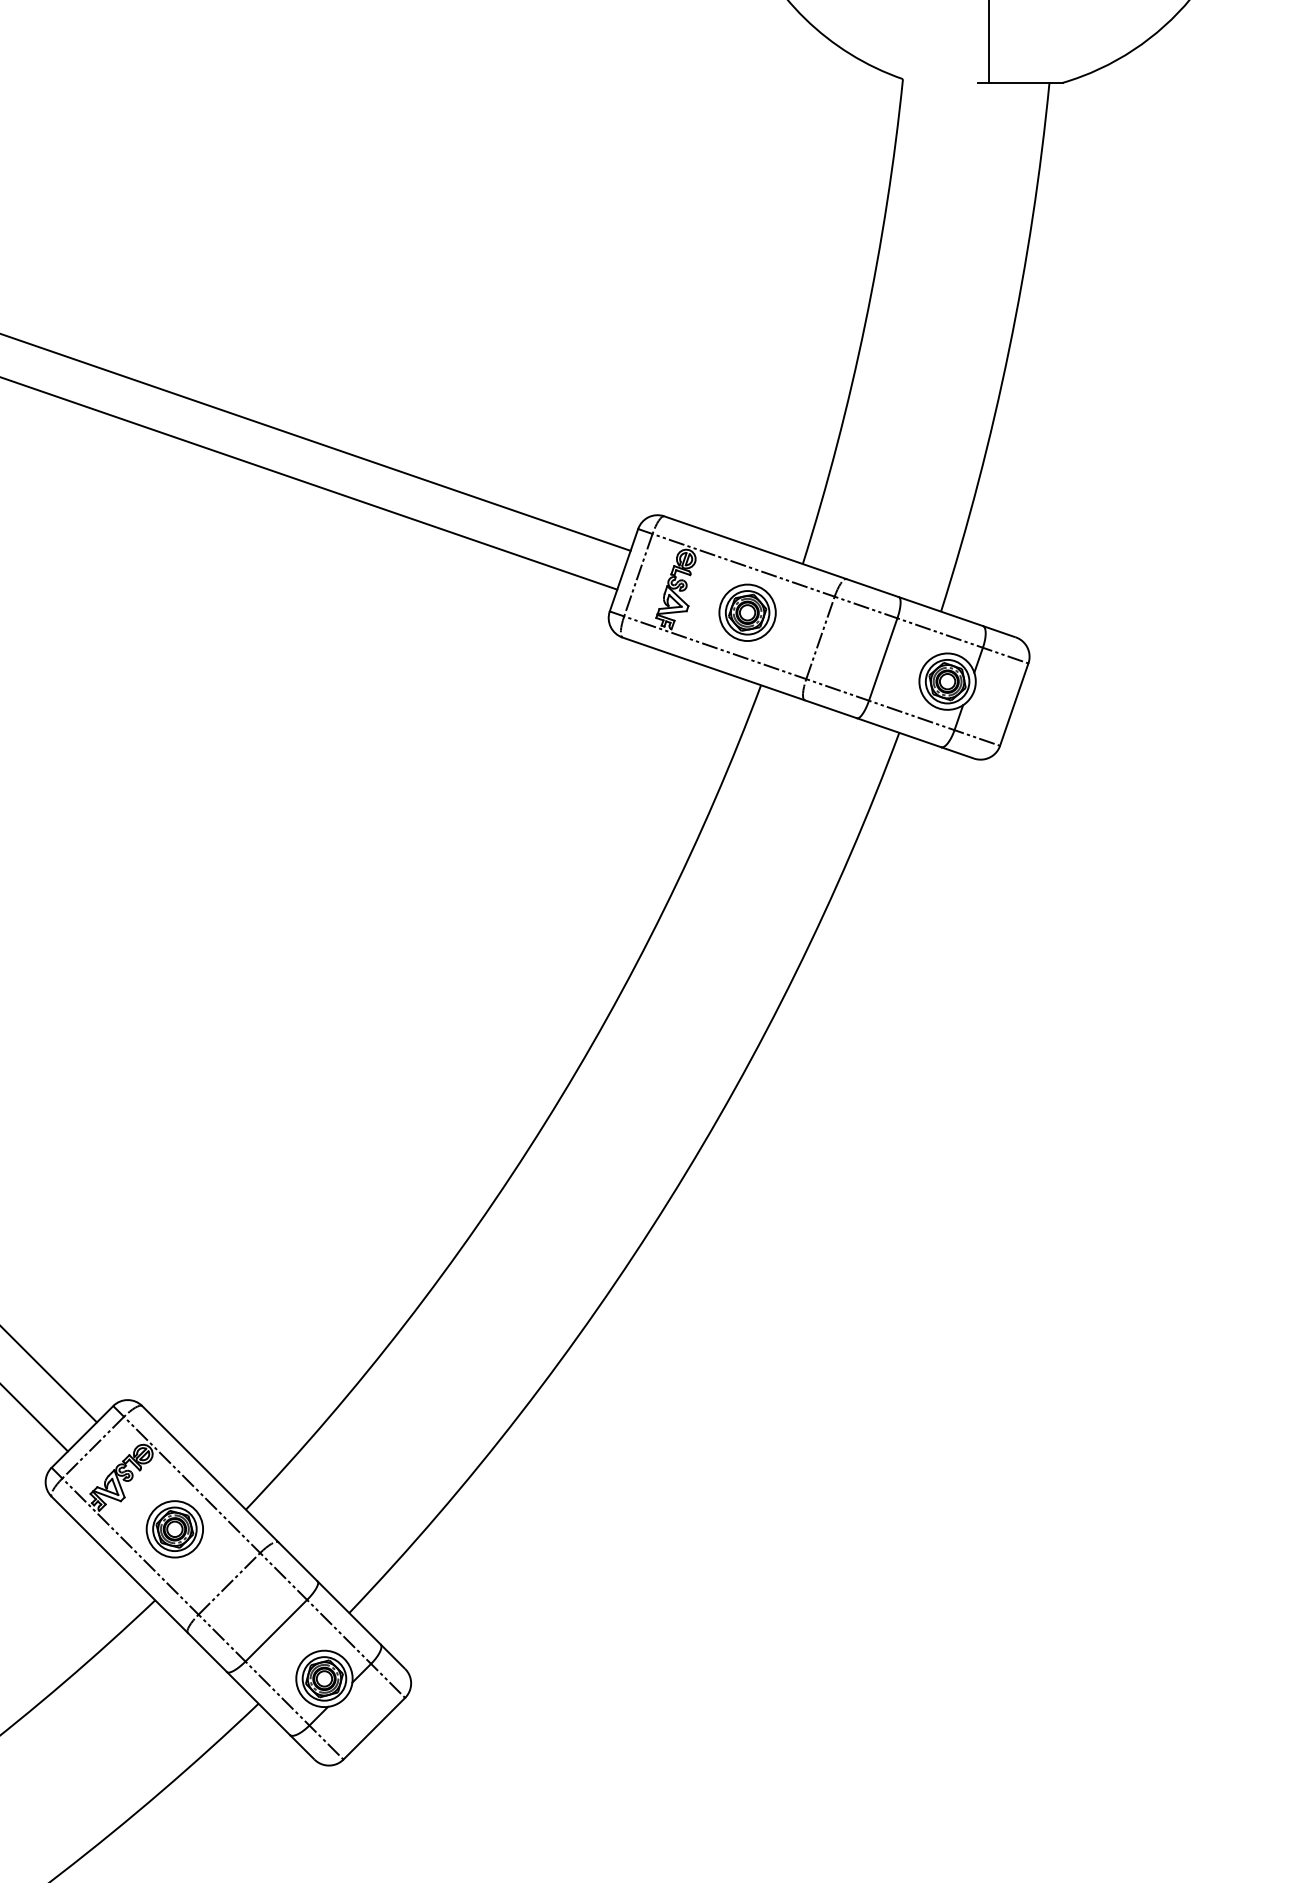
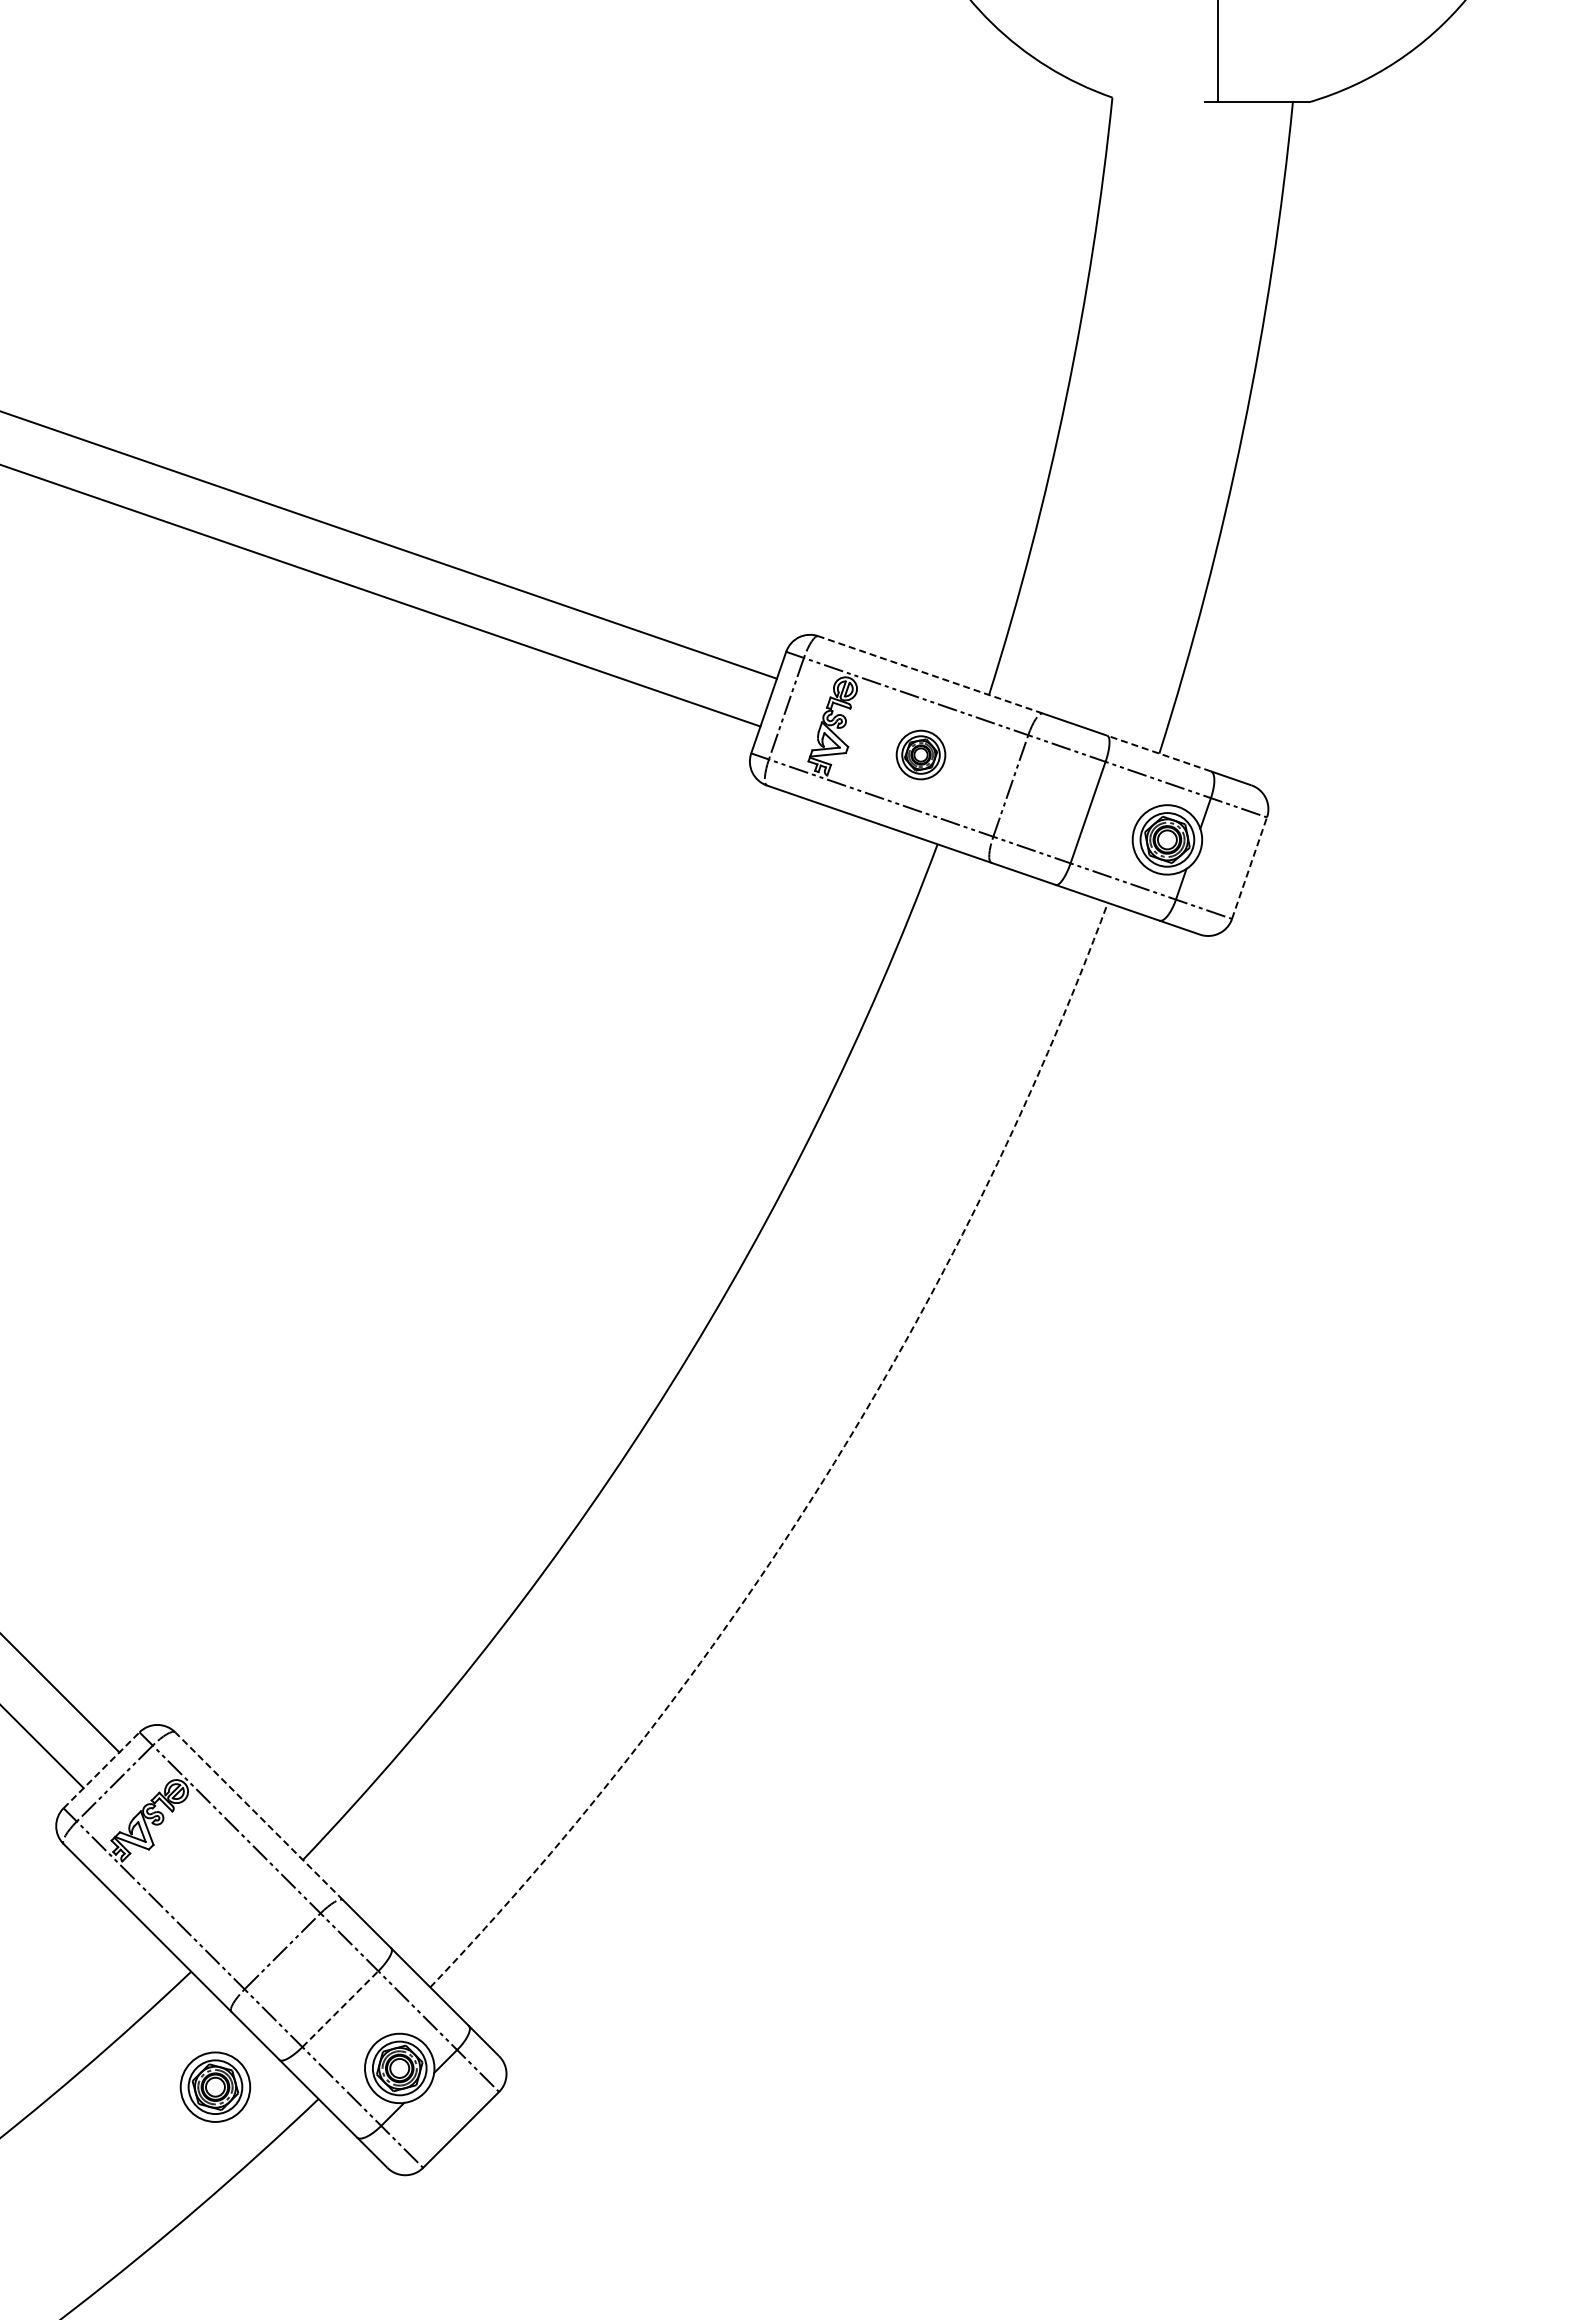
line: (755, 547) -> (930, 674), solid -> dashed
line: (941, 611) -> (1159, 753), solid -> dashed
part: (747, 612) -> (920, 754), size x0.7
line: (1014, 704) -> (1249, 868), solid -> dashed
arc: (669, 1200) -> (824, 1479), solid -> dashed
line: (82, 1437) -> (101, 1770), solid -> dashed
line: (210, 1474) -> (259, 1816), solid -> dashed
part: (174, 1528) -> (215, 2086), moved
line: (276, 1631) -> (340, 2009), solid -> dashed

